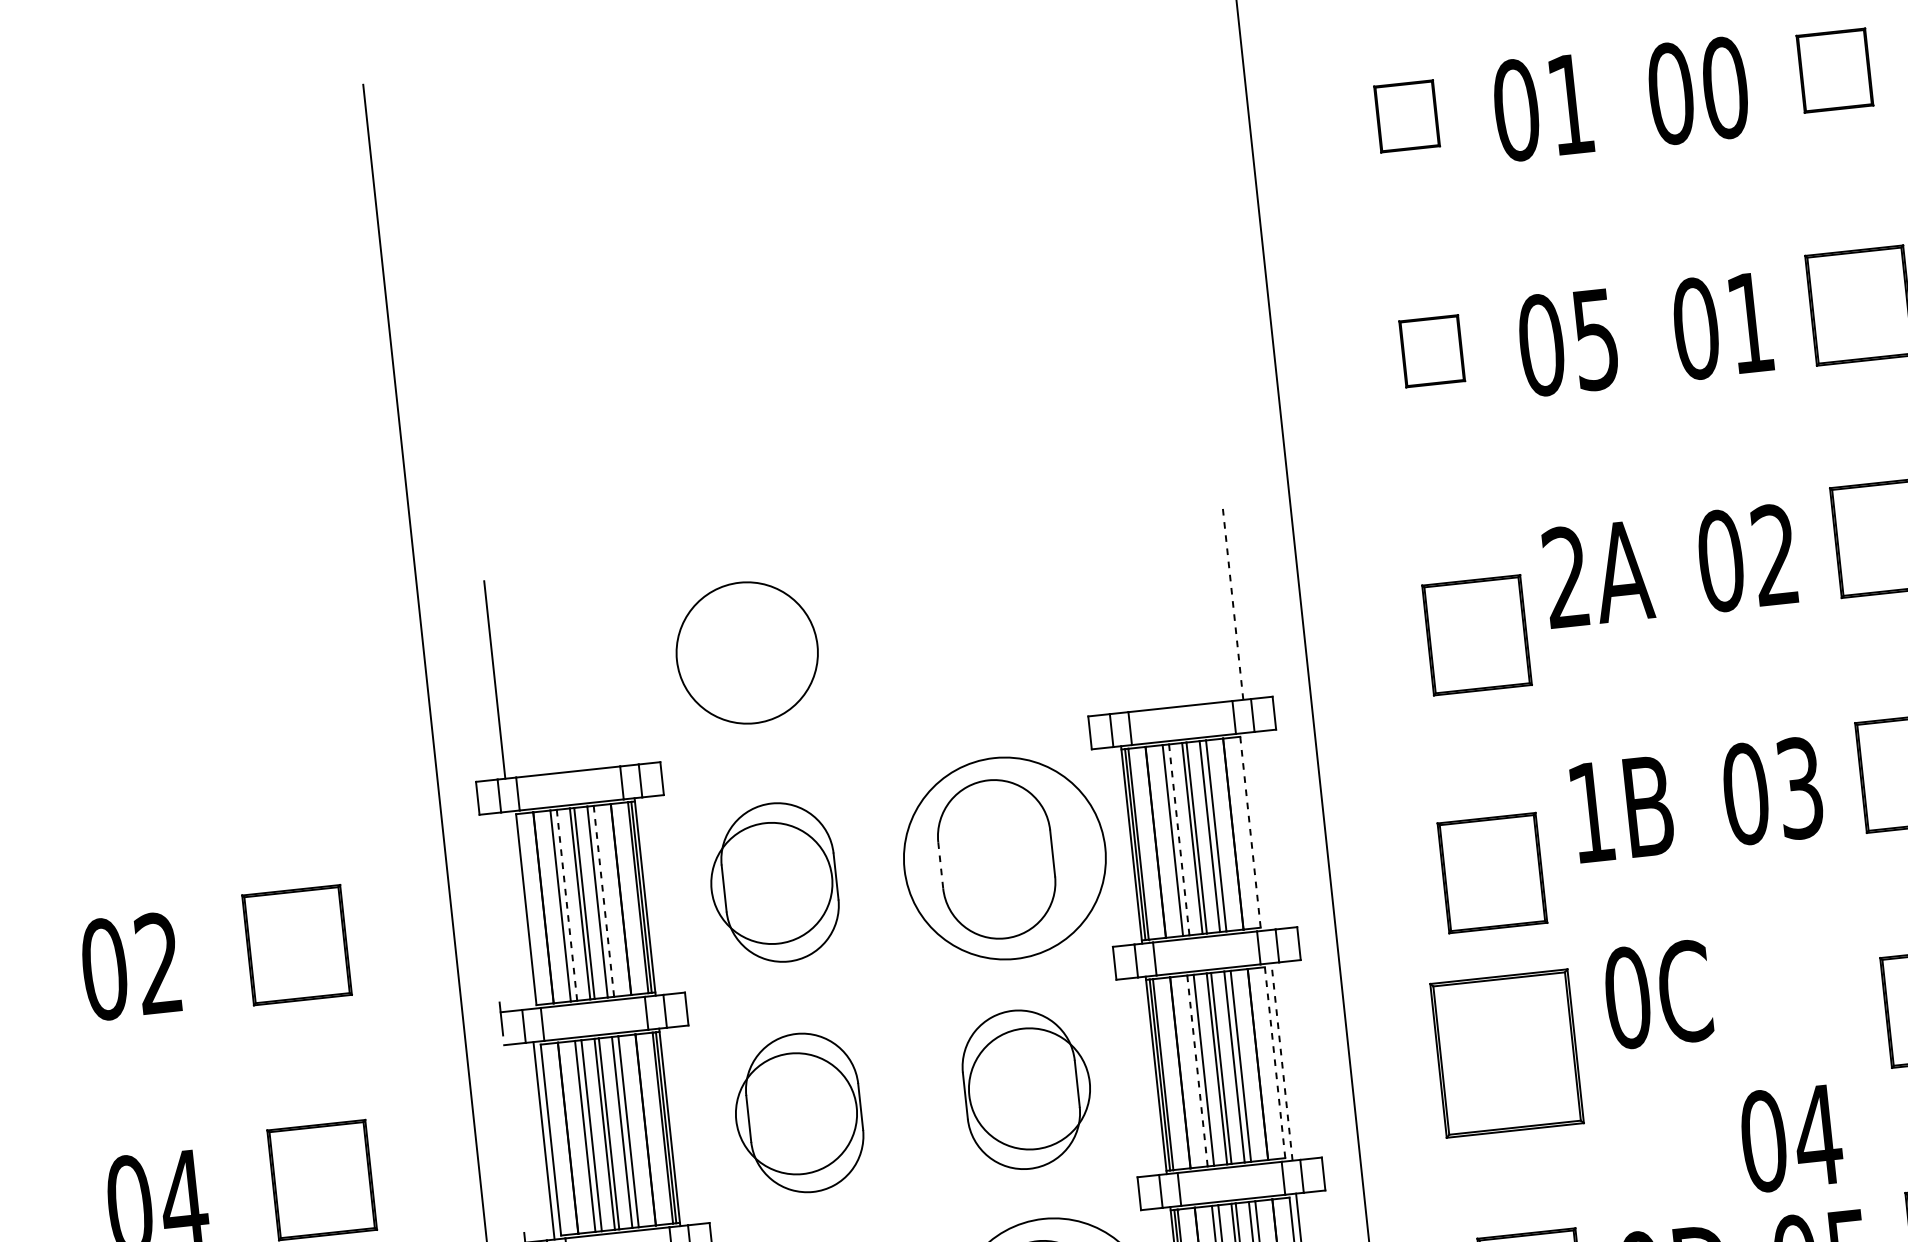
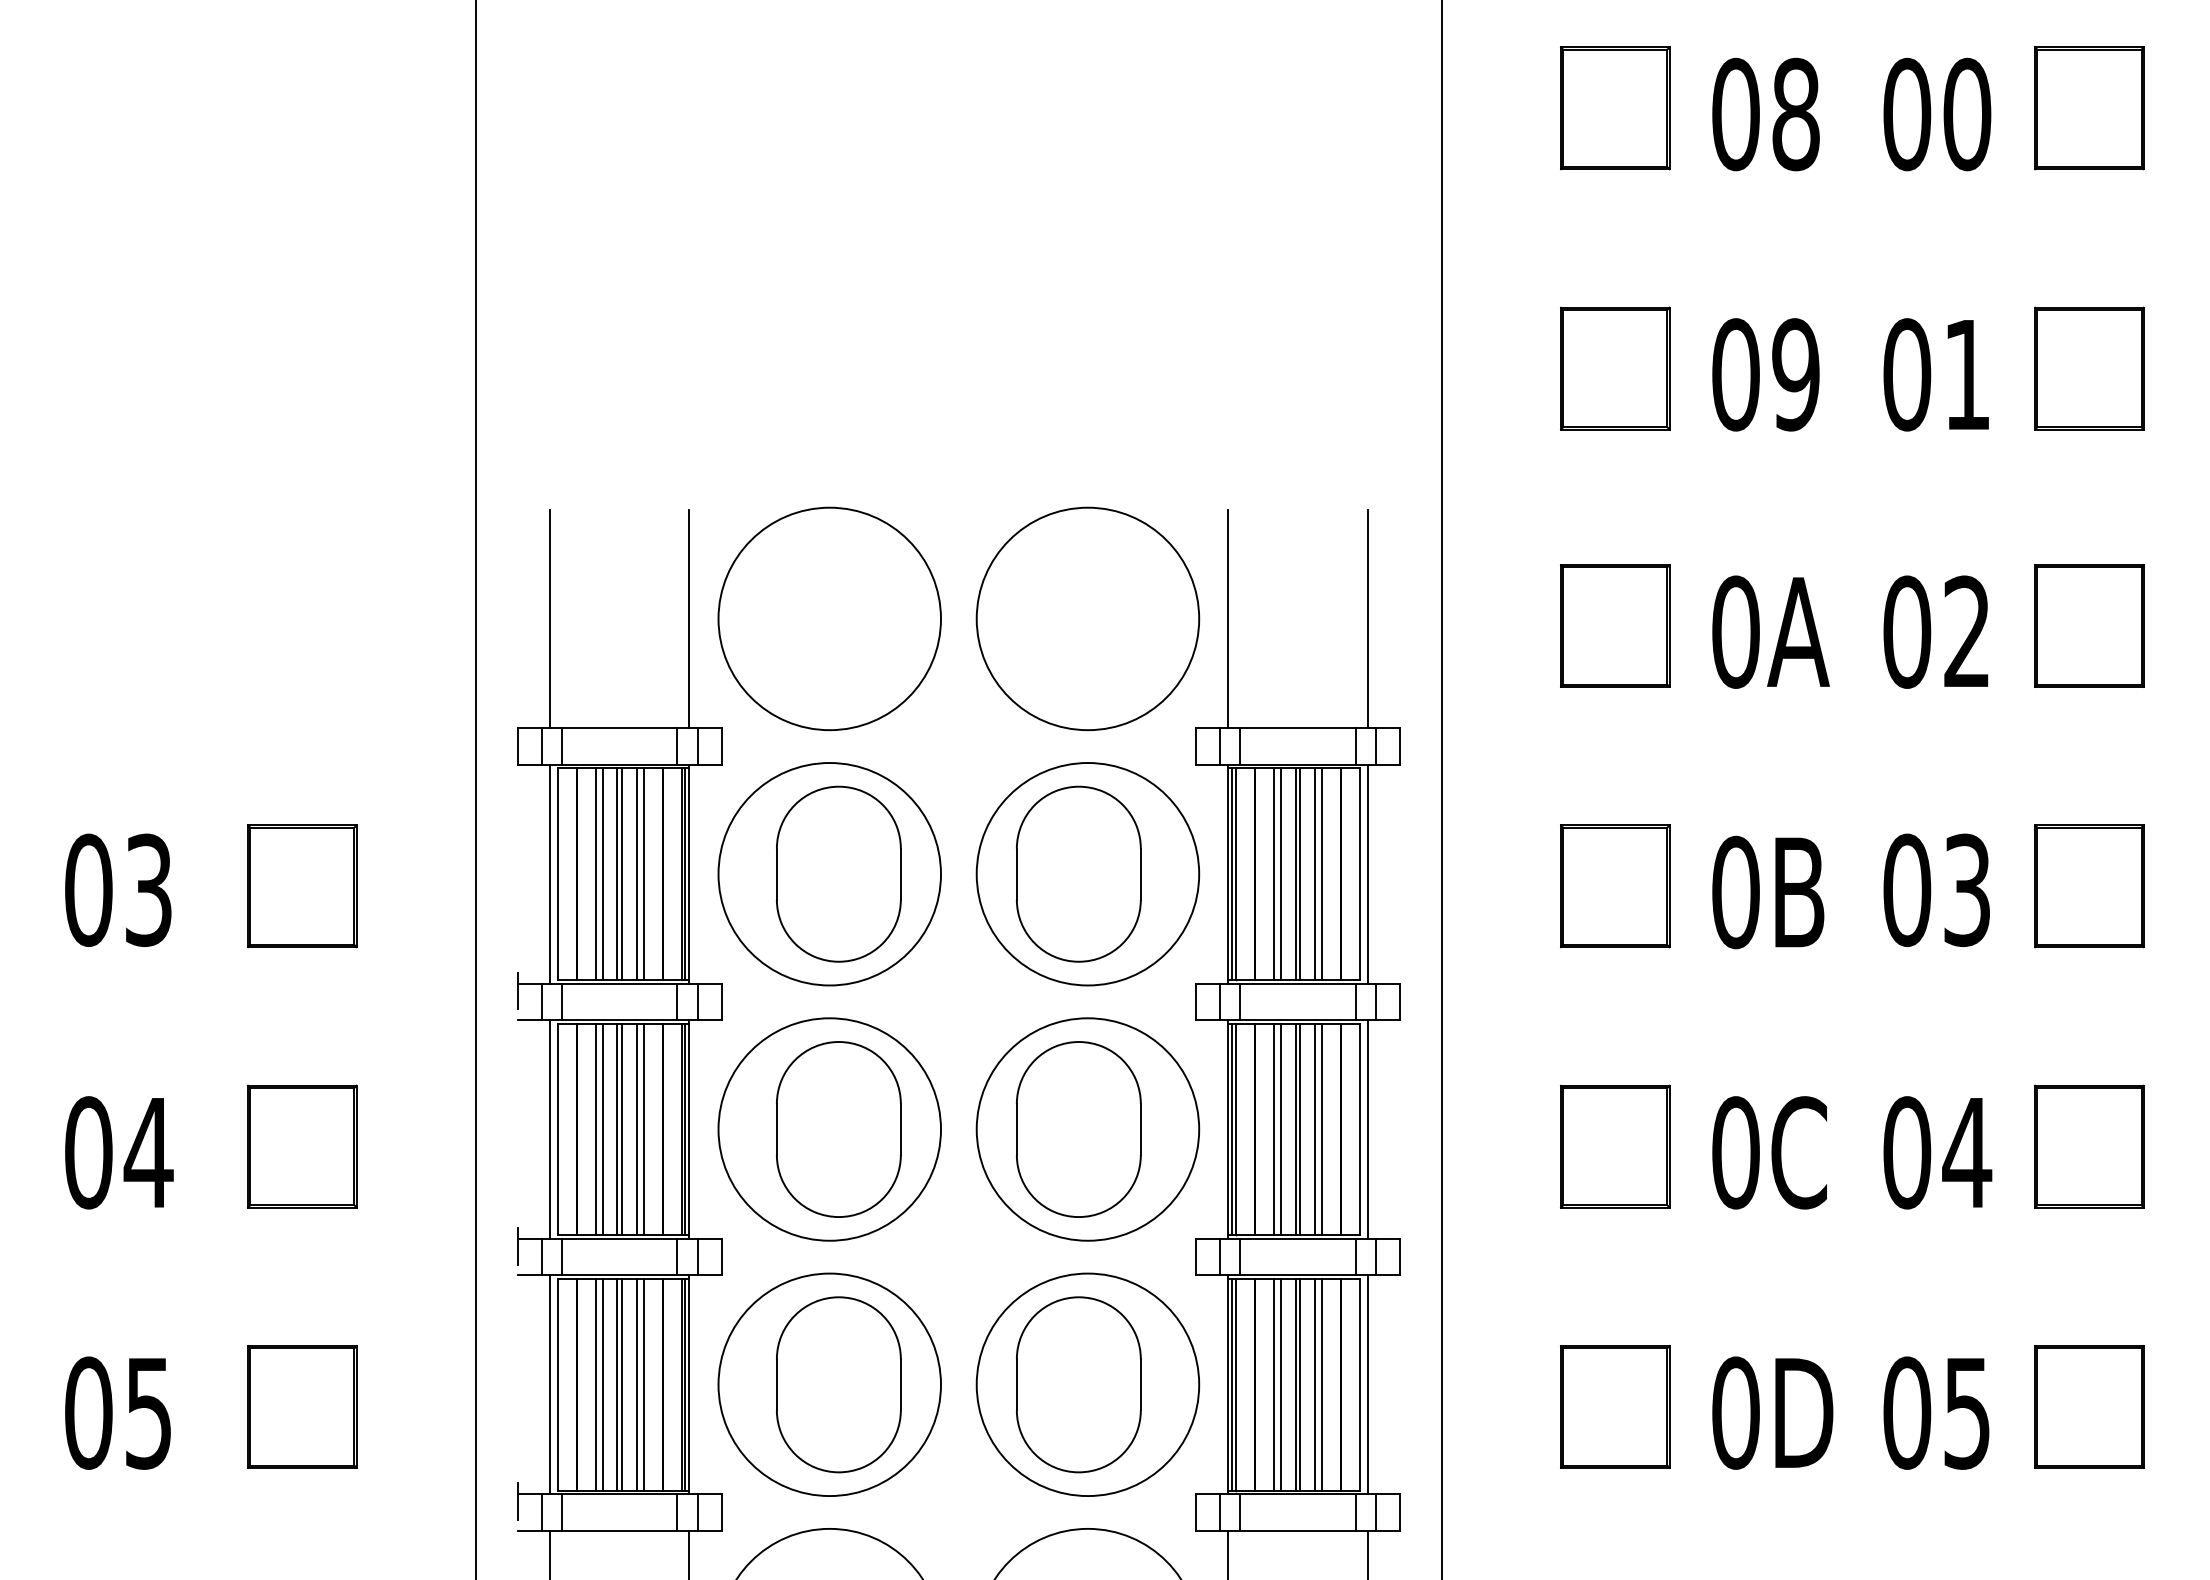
part: (1835, 70) -> (2089, 108), size x1.43
text: (1570, 104) -> (1795, 114), 01 -> 08
part: (1407, 116) -> (1615, 108), size x1.67
text: (1595, 339) -> (1795, 374), 05 -> 09
part: (1432, 351) -> (1615, 368), size x1.67
text: (1565, 576) -> (1735, 631), 2A -> 0A
line: (1232, 600) -> (1367, 618), dashed -> solid
line: (1107, 614) -> (1228, 618), added
circle: (979, 627) -> (1087, 618), added
part: (1477, 634) -> (1615, 625), moved
circle: (746, 652) -> (829, 618), size x1.43
line: (620, 666) -> (689, 618), added
text: (1591, 812) -> (1735, 892), 1B -> 0B
line: (1257, 830) -> (1367, 873), added
line: (1250, 832) -> (1360, 874), dashed -> solid
line: (1179, 840) -> (1281, 874), dashed -> solid
line: (940, 865) -> (1016, 874), dashed -> solid
part: (1492, 873) -> (1615, 886), moved
circle: (771, 883) -> (829, 874), size x1.67
line: (603, 901) -> (643, 874), dashed -> solid
line: (566, 905) -> (602, 874), dashed -> solid
line: (519, 909) -> (550, 873), added
text: (158, 963) -> (148, 890), 02 -> 03
text: (1658, 994) -> (1769, 1152), moved
part: (1507, 1053) -> (1615, 1146), size x0.71
line: (1281, 1061) -> (1367, 1129), dashed -> solid
line: (1275, 1062) -> (1360, 1129), dashed -> solid
line: (1197, 1070) -> (1274, 1129), dashed -> solid
circle: (1029, 1088) -> (1087, 1129), size x1.67
circle: (796, 1113) -> (829, 1129), size x1.67
text: (1791, 1138) -> (1937, 1152), moved

